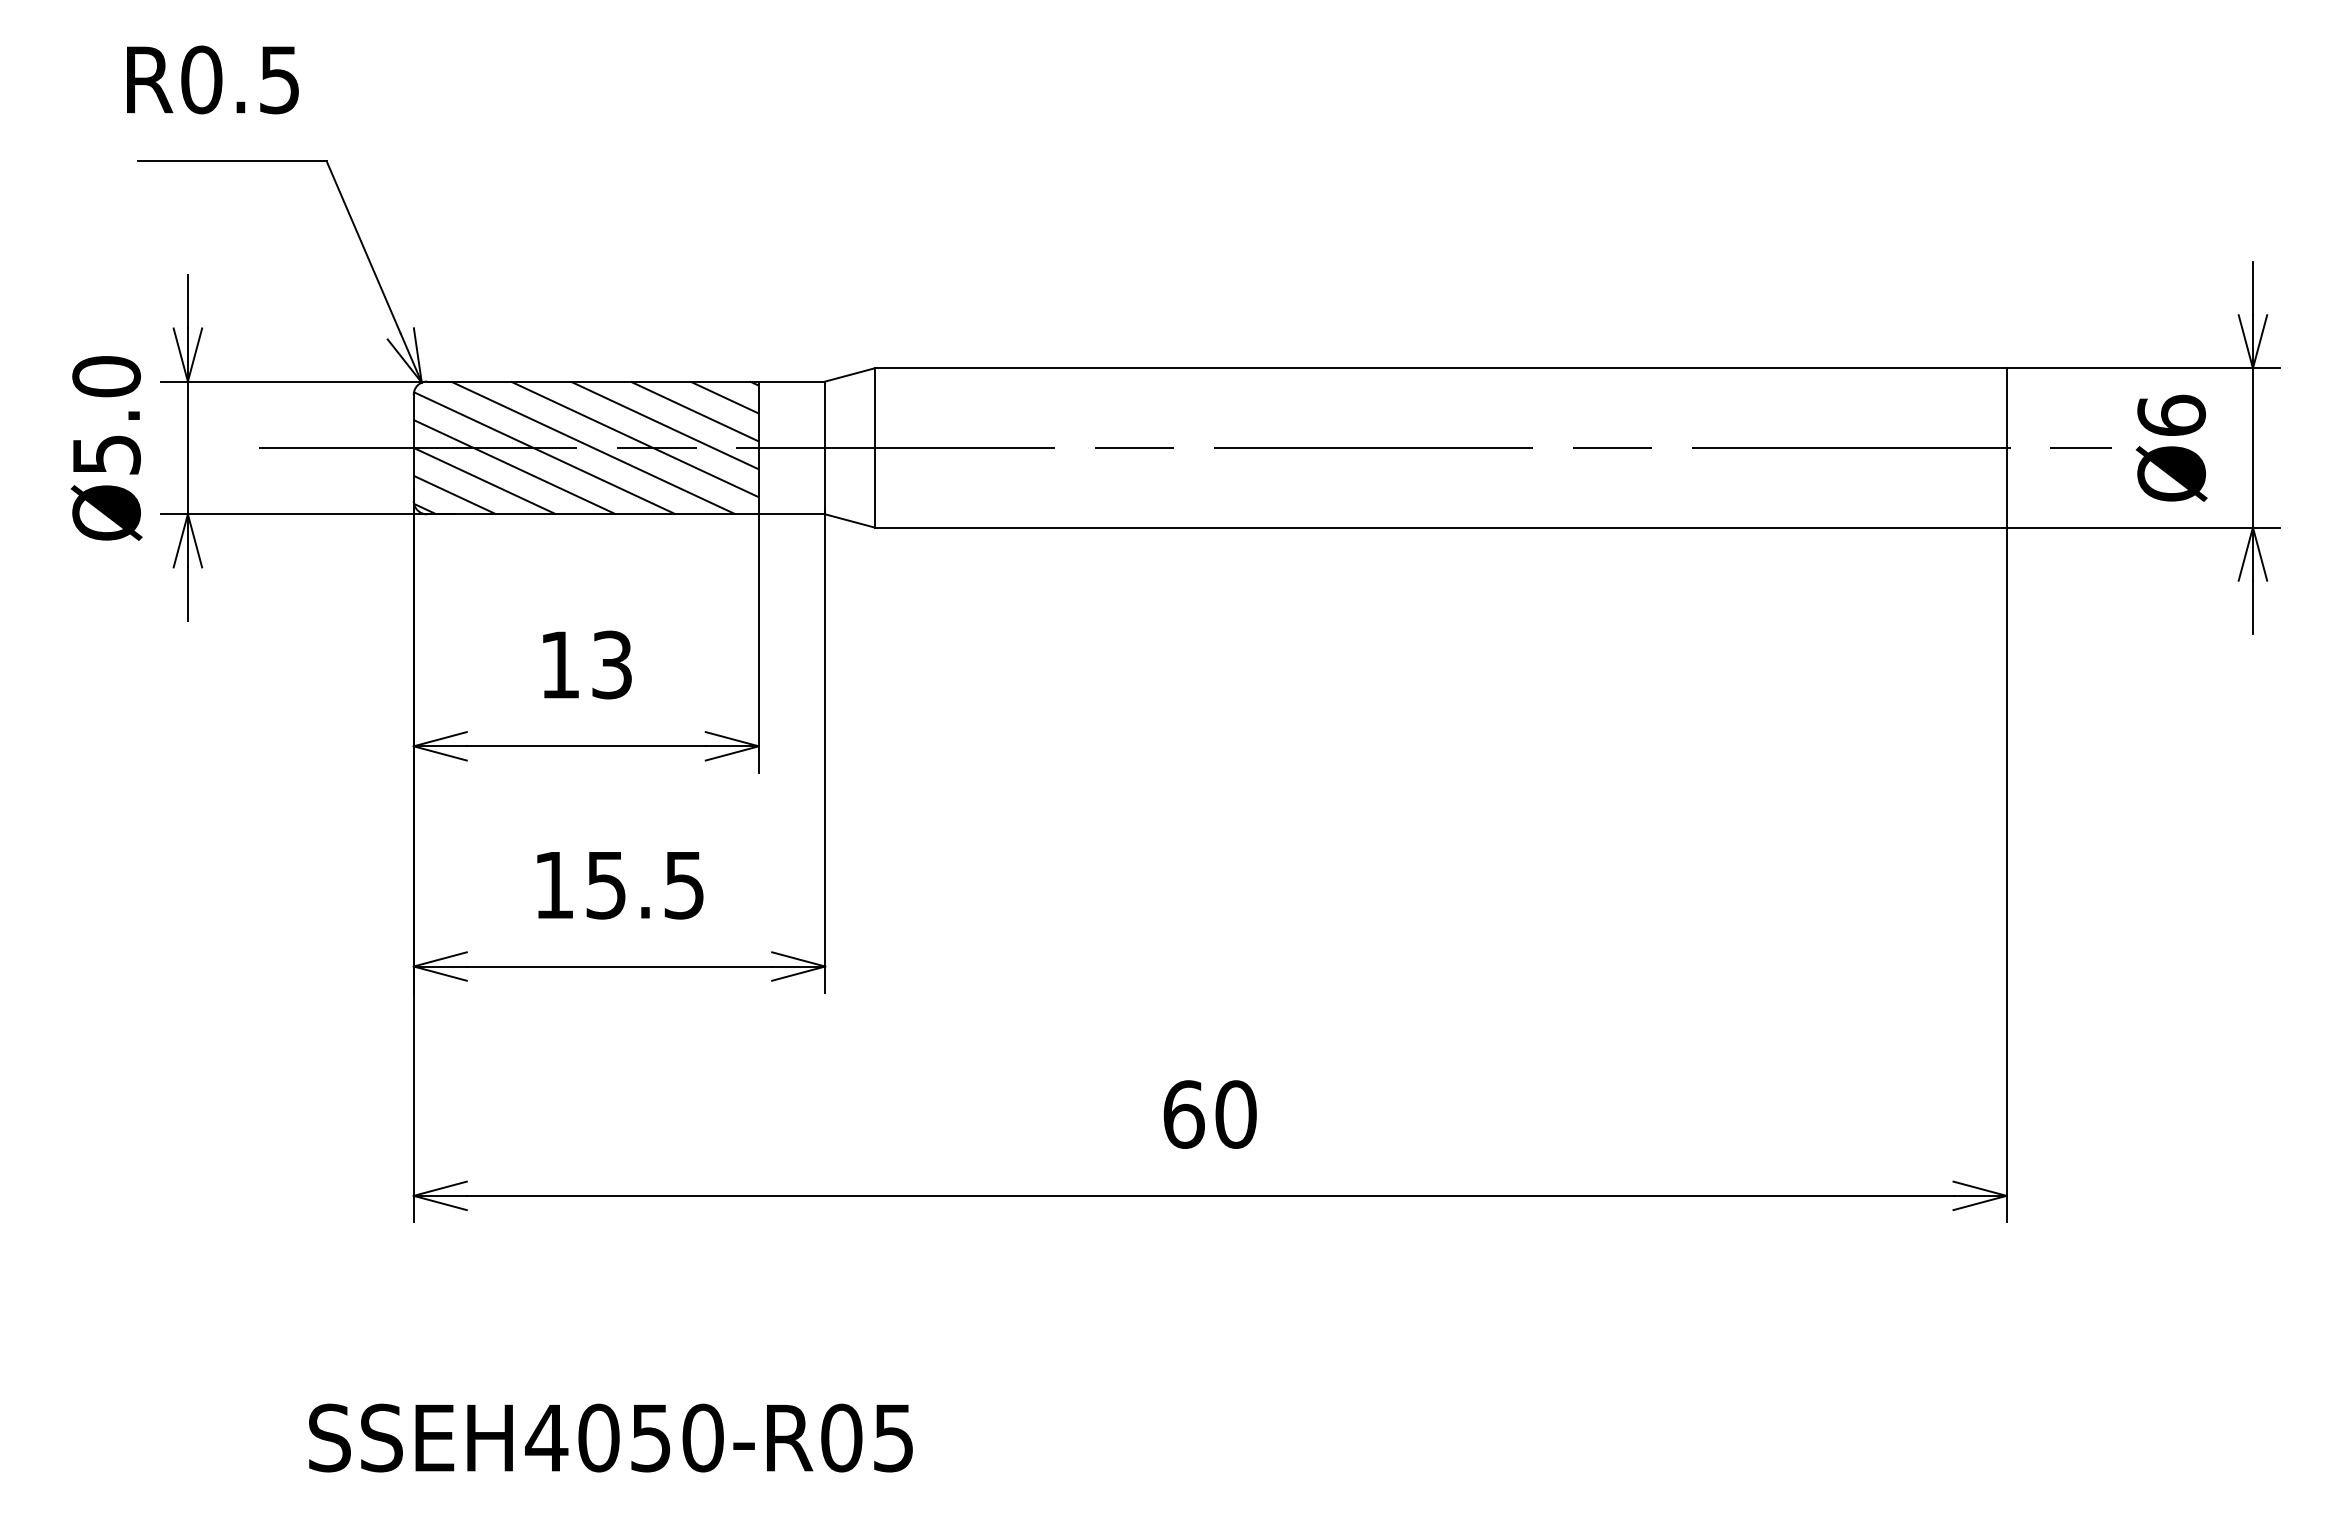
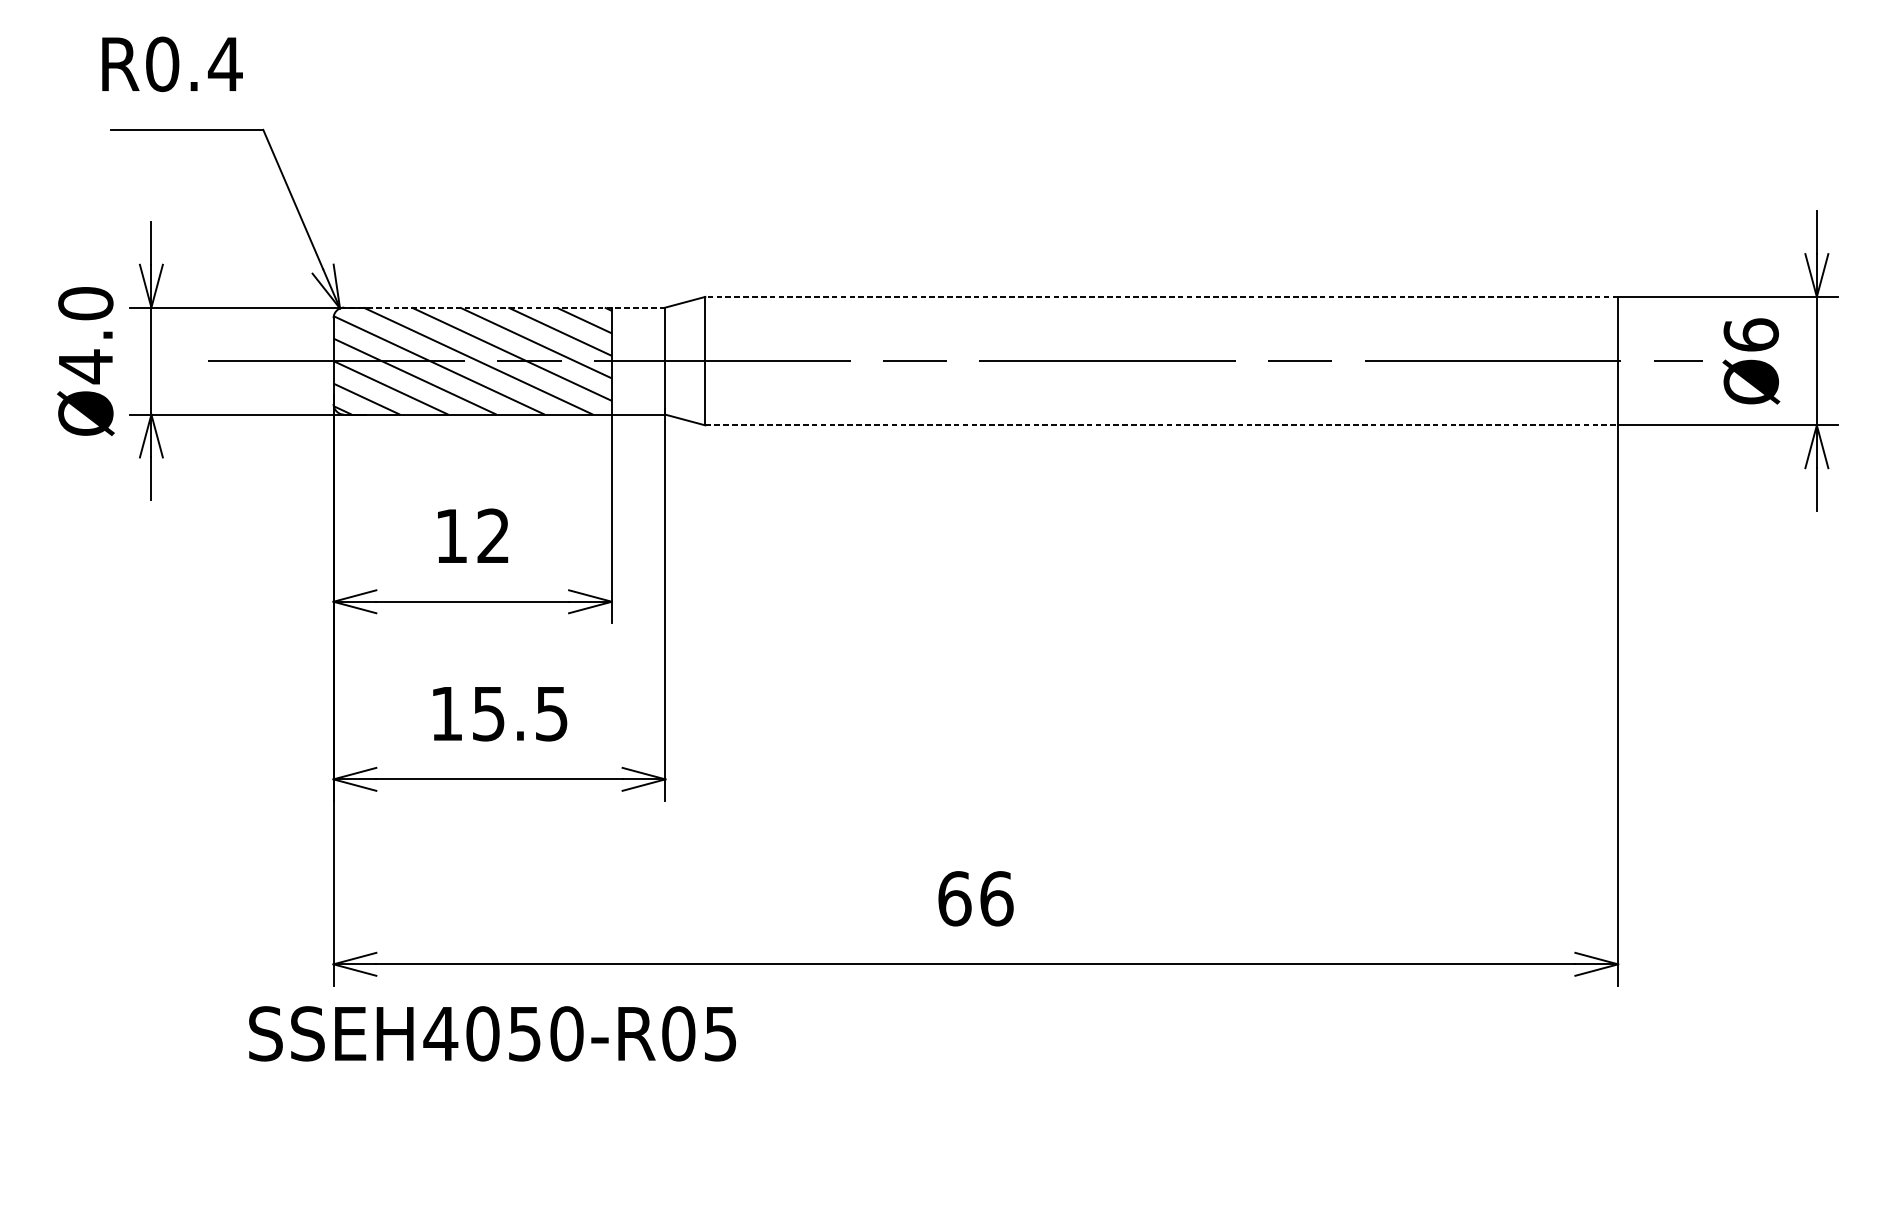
text: (279, 80) -> (225, 64), R0.5 -> R0.4
line: (1440, 368) -> (1161, 297), solid -> dashed
line: (625, 381) -> (504, 307), solid -> dashed
text: (106, 454) -> (85, 366), Ø5.0 -> Ø4.0
line: (1440, 527) -> (1161, 425), solid -> dashed
text: (611, 664) -> (493, 535), 13 -> 12
text: (1236, 1114) -> (997, 898), 60 -> 66
text: (610, 1437) -> (492, 1033), moved

